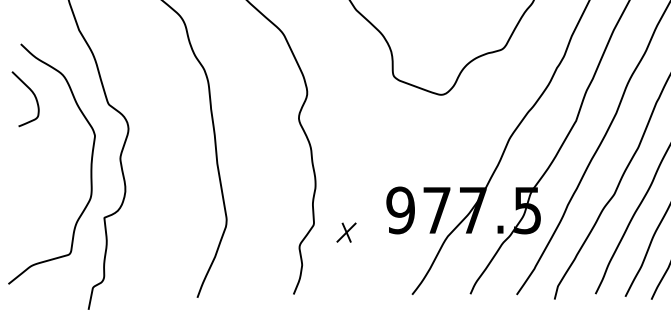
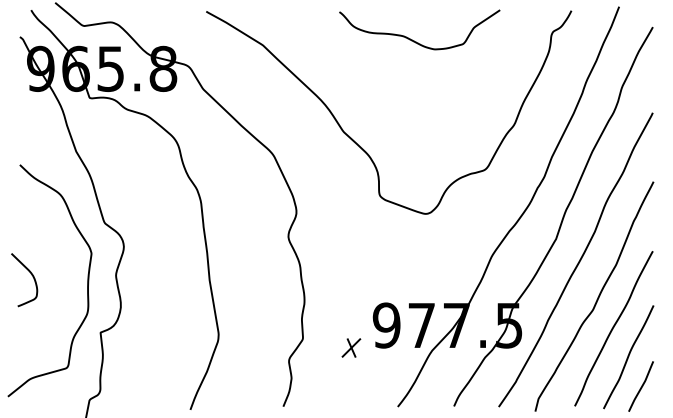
curve: (33, 96) -> (32, 277), moved
part: (346, 232) -> (351, 347), moved

